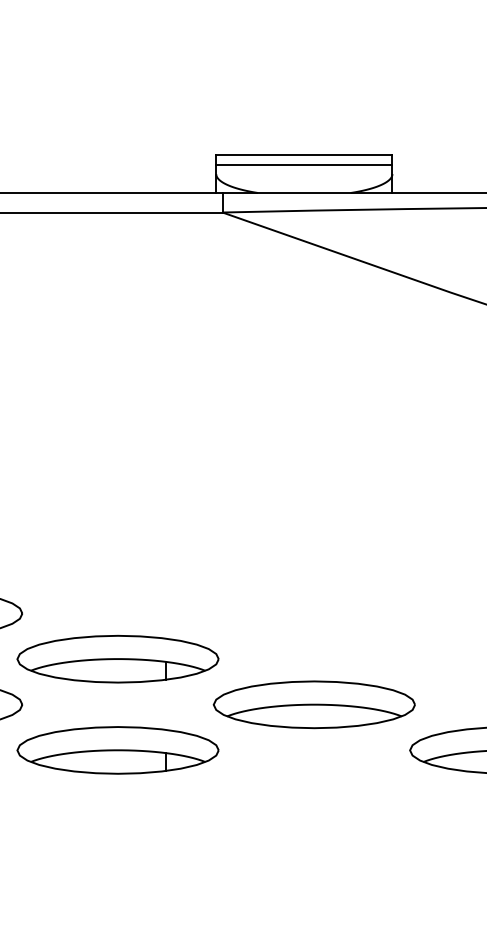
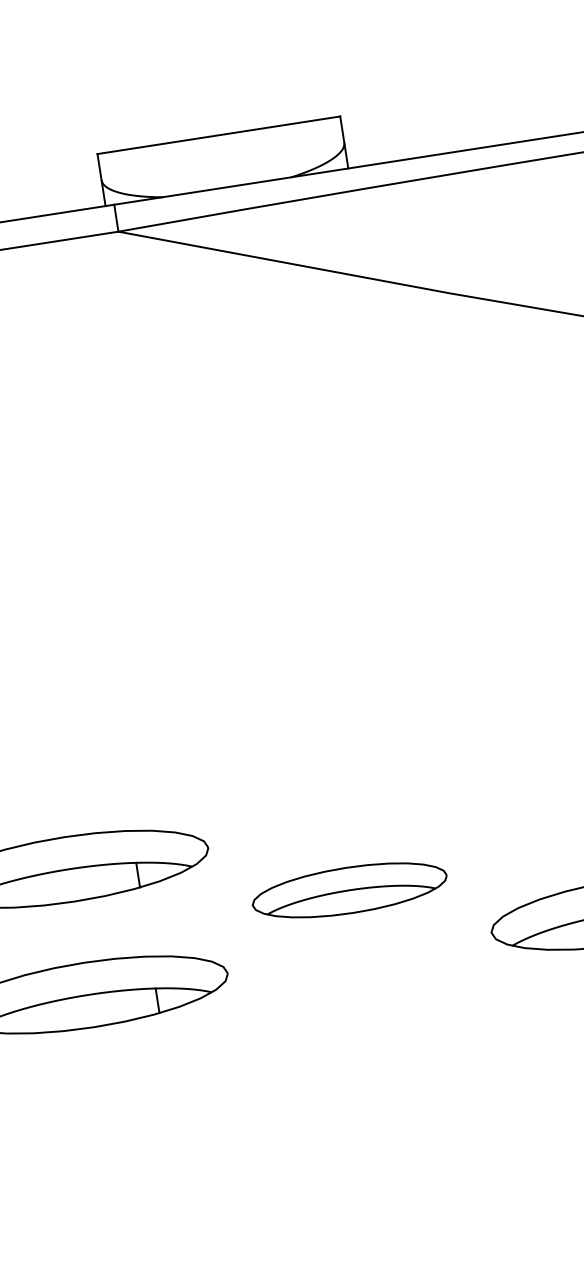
line: (304, 164) -> (221, 148), removed
part: (313, 704) -> (348, 890), size x0.7

